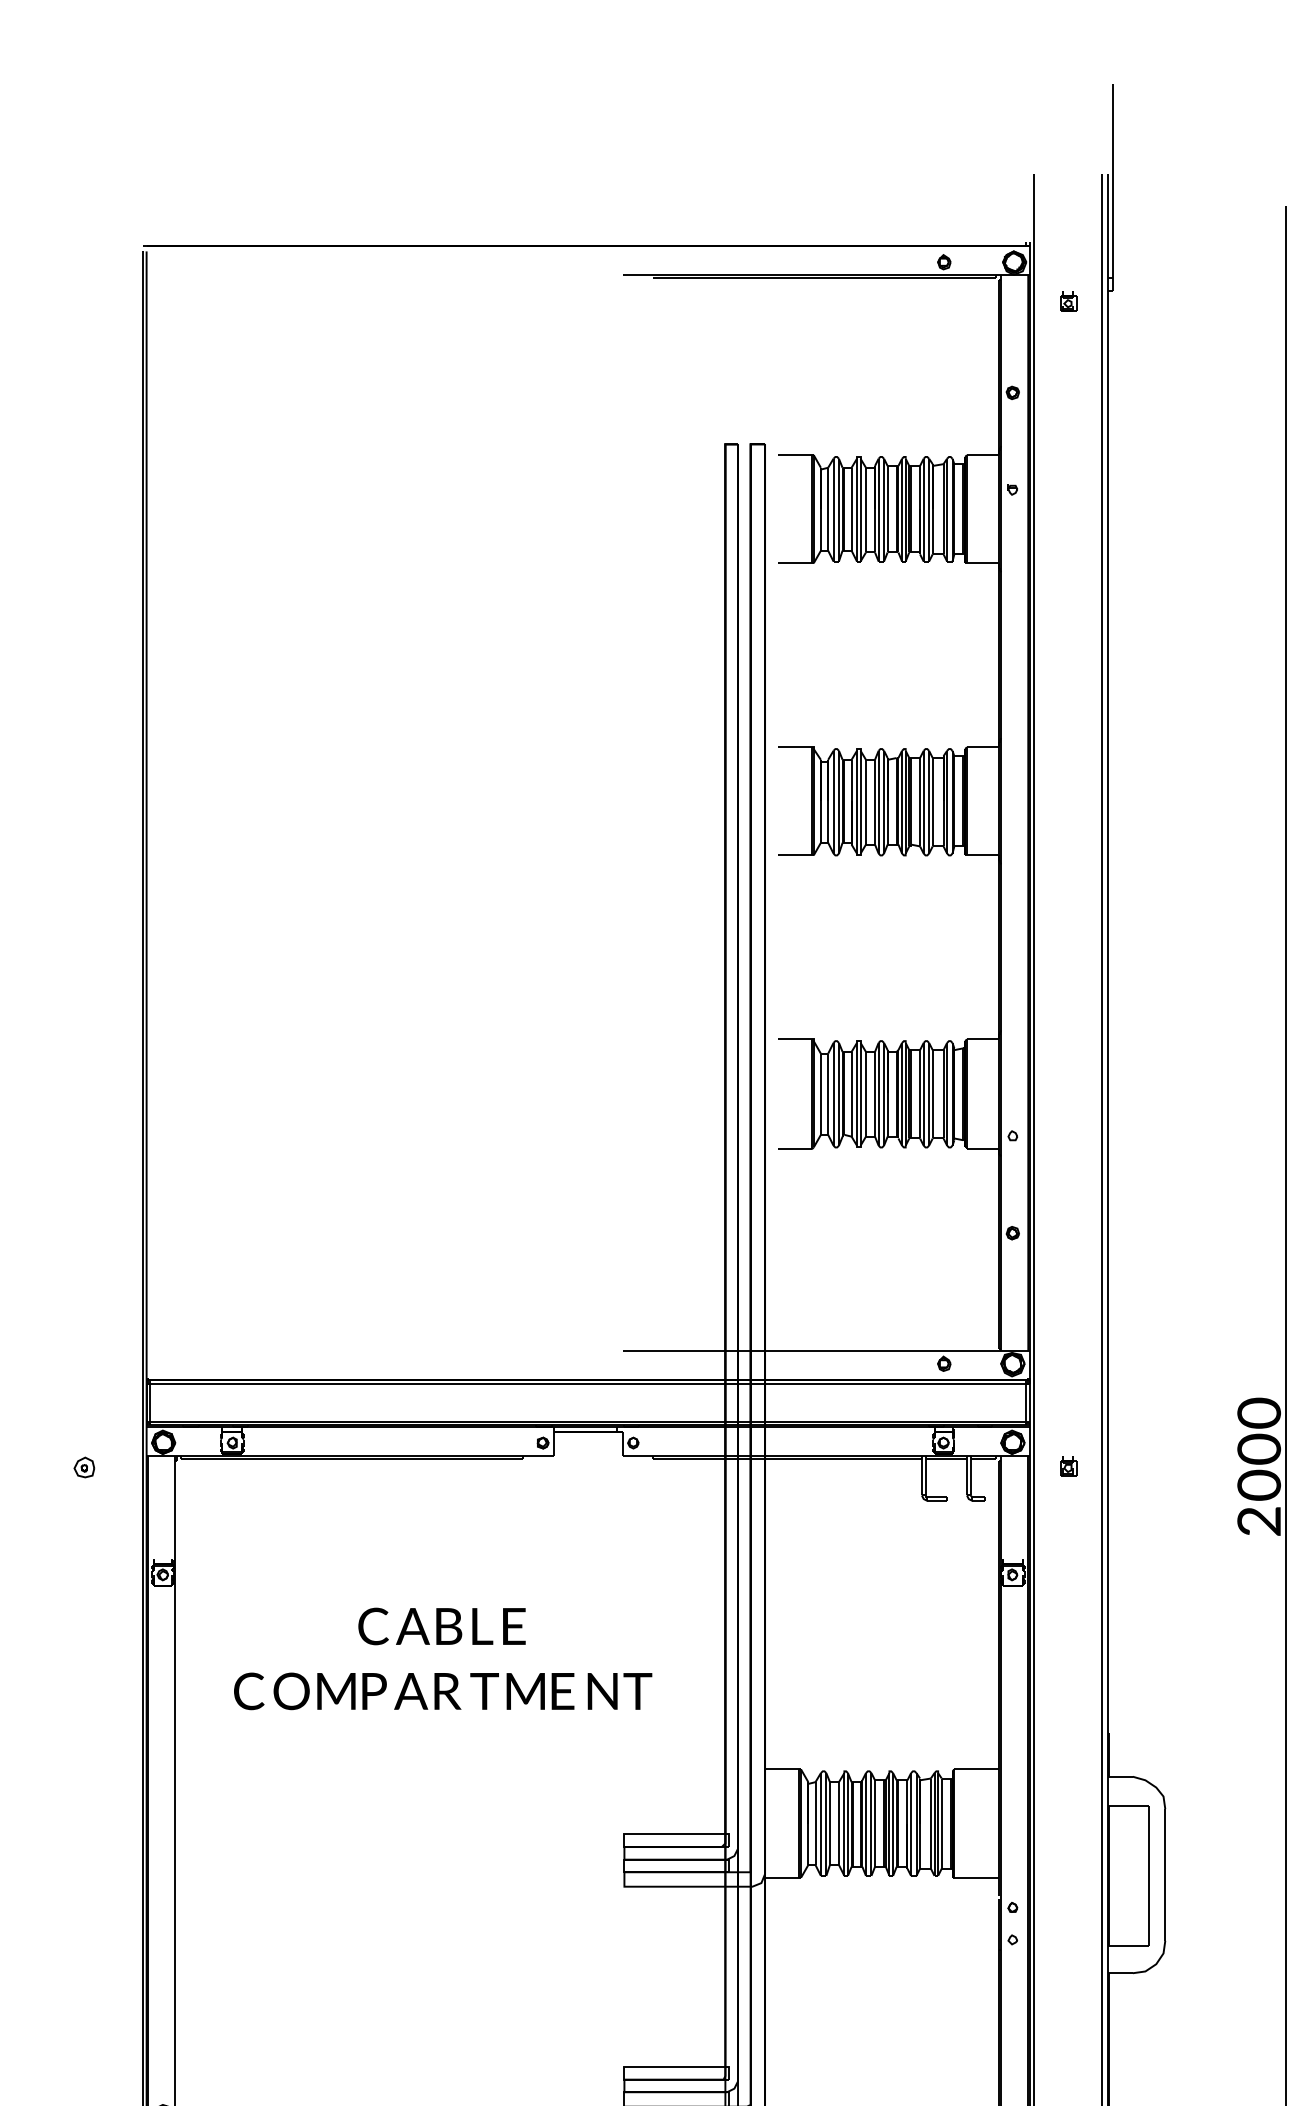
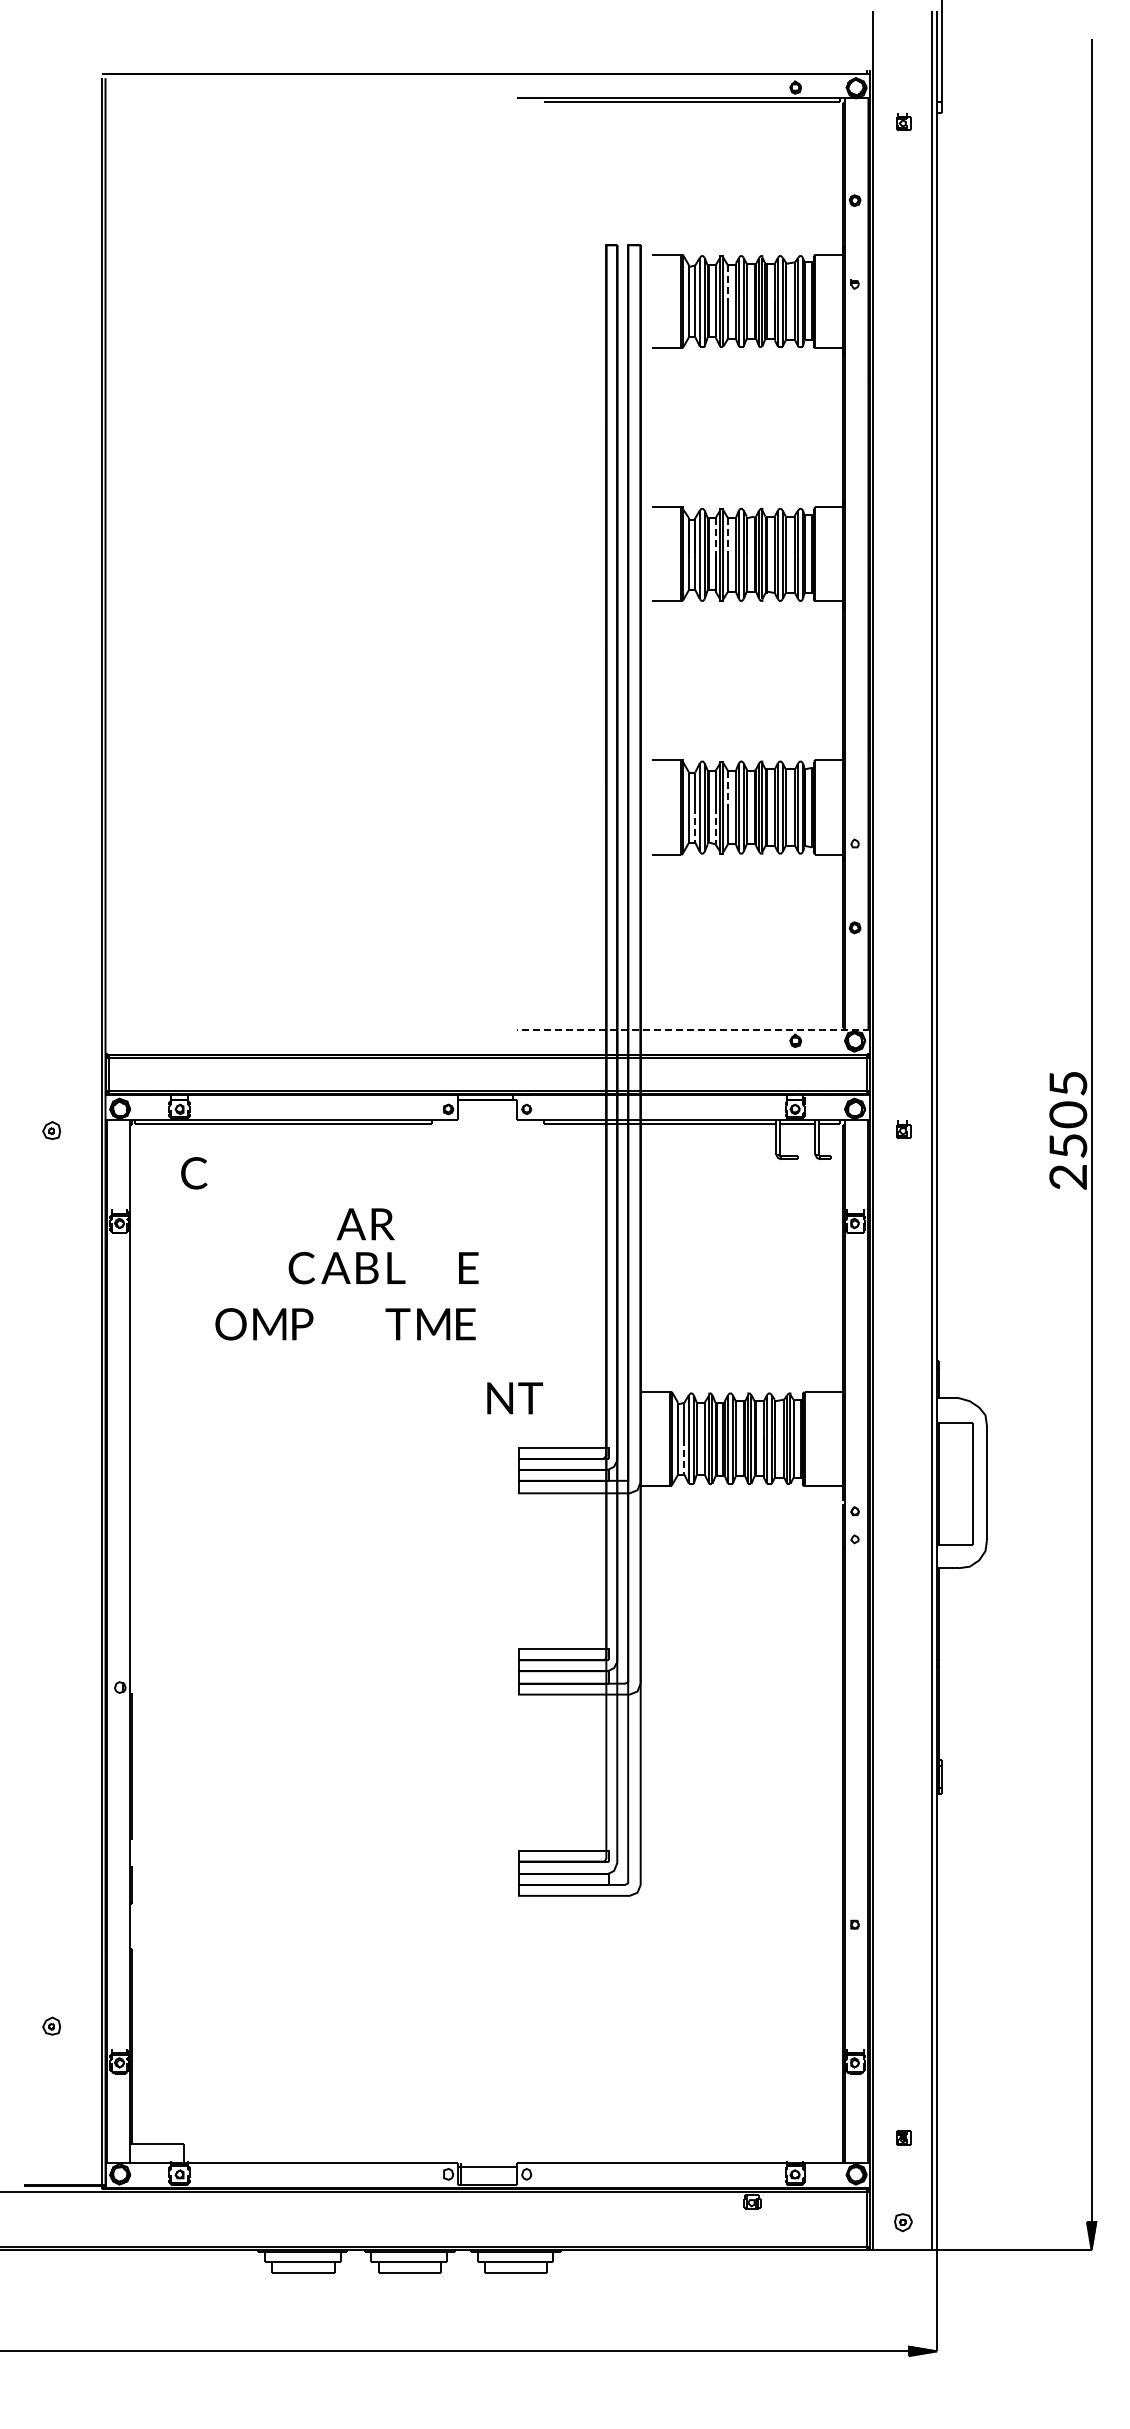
line: (866, 488) -> (728, 283), solid -> dashed
line: (851, 780) -> (715, 536), solid -> dashed
line: (866, 780) -> (728, 536), solid -> dashed
line: (866, 1072) -> (728, 788), solid -> dashed
line: (828, 1113) -> (695, 824), solid -> dashed
line: (851, 1114) -> (715, 825), solid -> dashed
line: (826, 1350) -> (693, 1029), solid -> dashed
text: (1259, 1413) -> (1068, 1083), 0 -> 5
text: (1259, 1484) -> (1068, 1145), 0 -> 5
text: (514, 1625) -> (468, 1267), moved
text: (249, 1691) -> (194, 1173), moved
text: (427, 1691) -> (365, 1224), moved
text: (619, 1691) -> (514, 1398), moved
line: (815, 1844) -> (684, 1456), solid -> dashed

